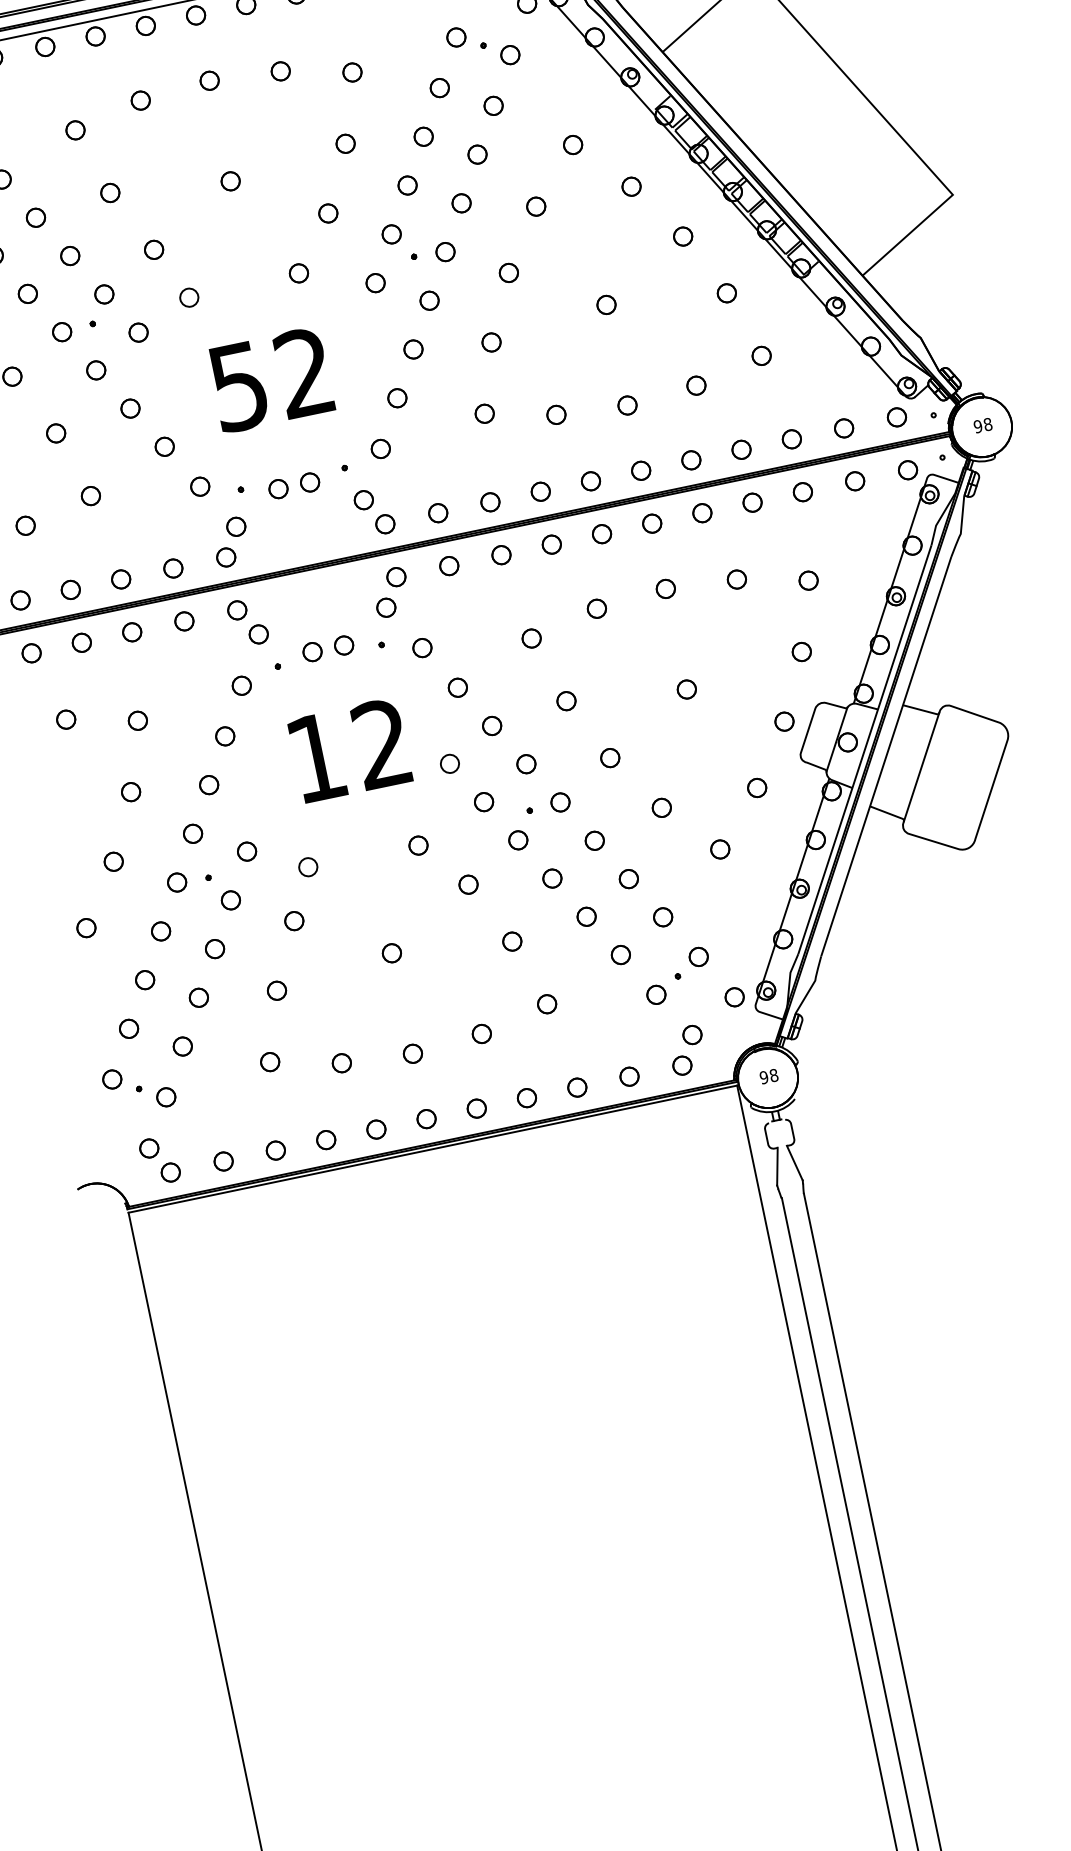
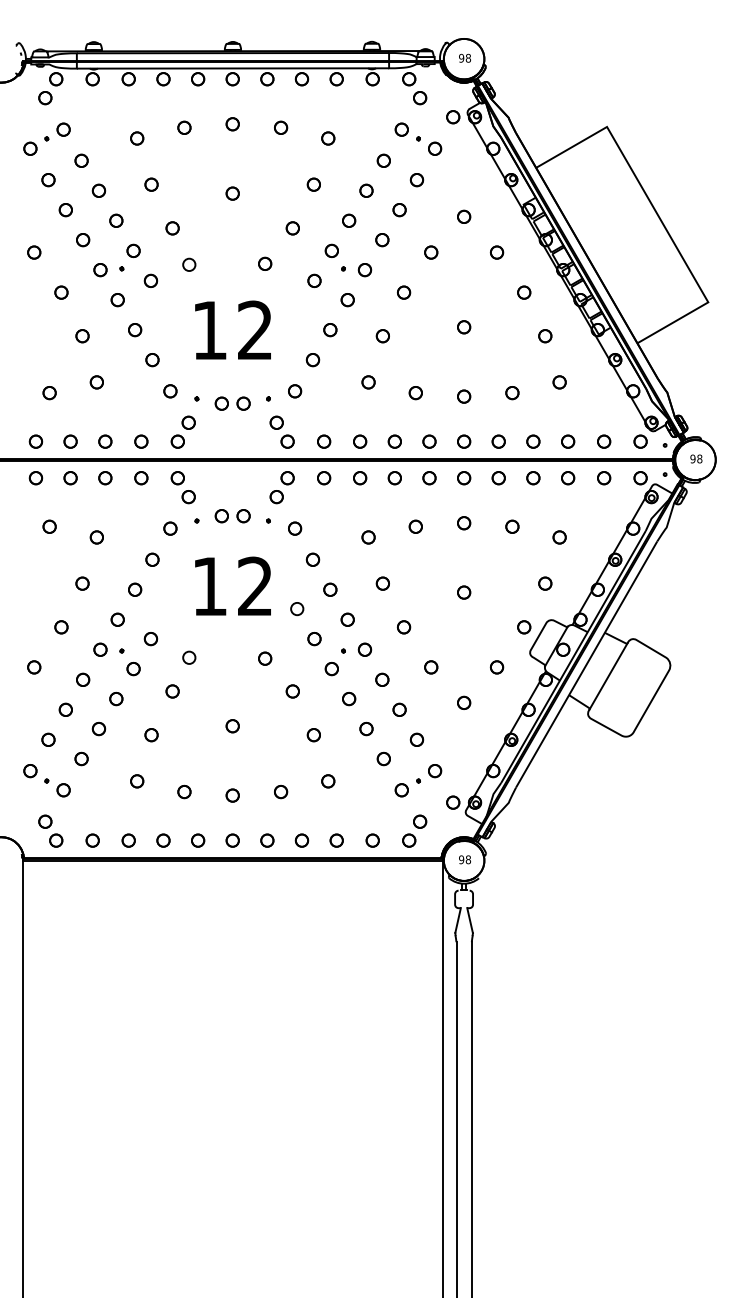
text: (238, 386) -> (209, 330), 52 -> 12

